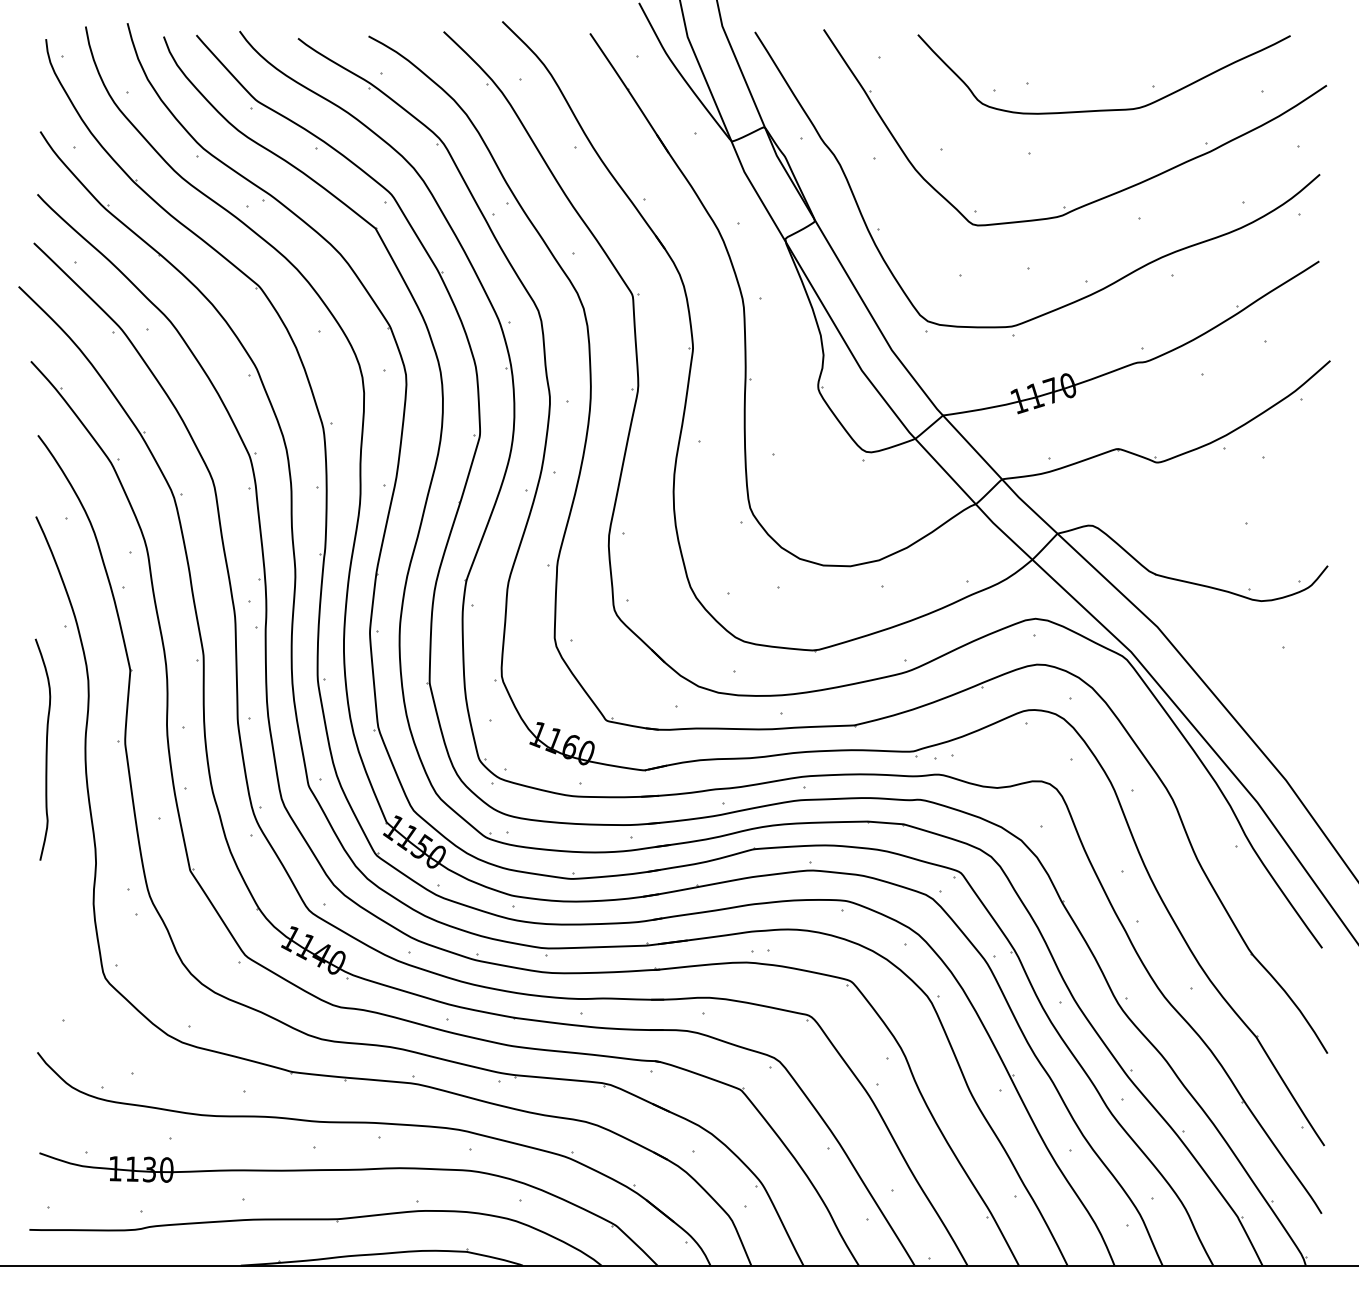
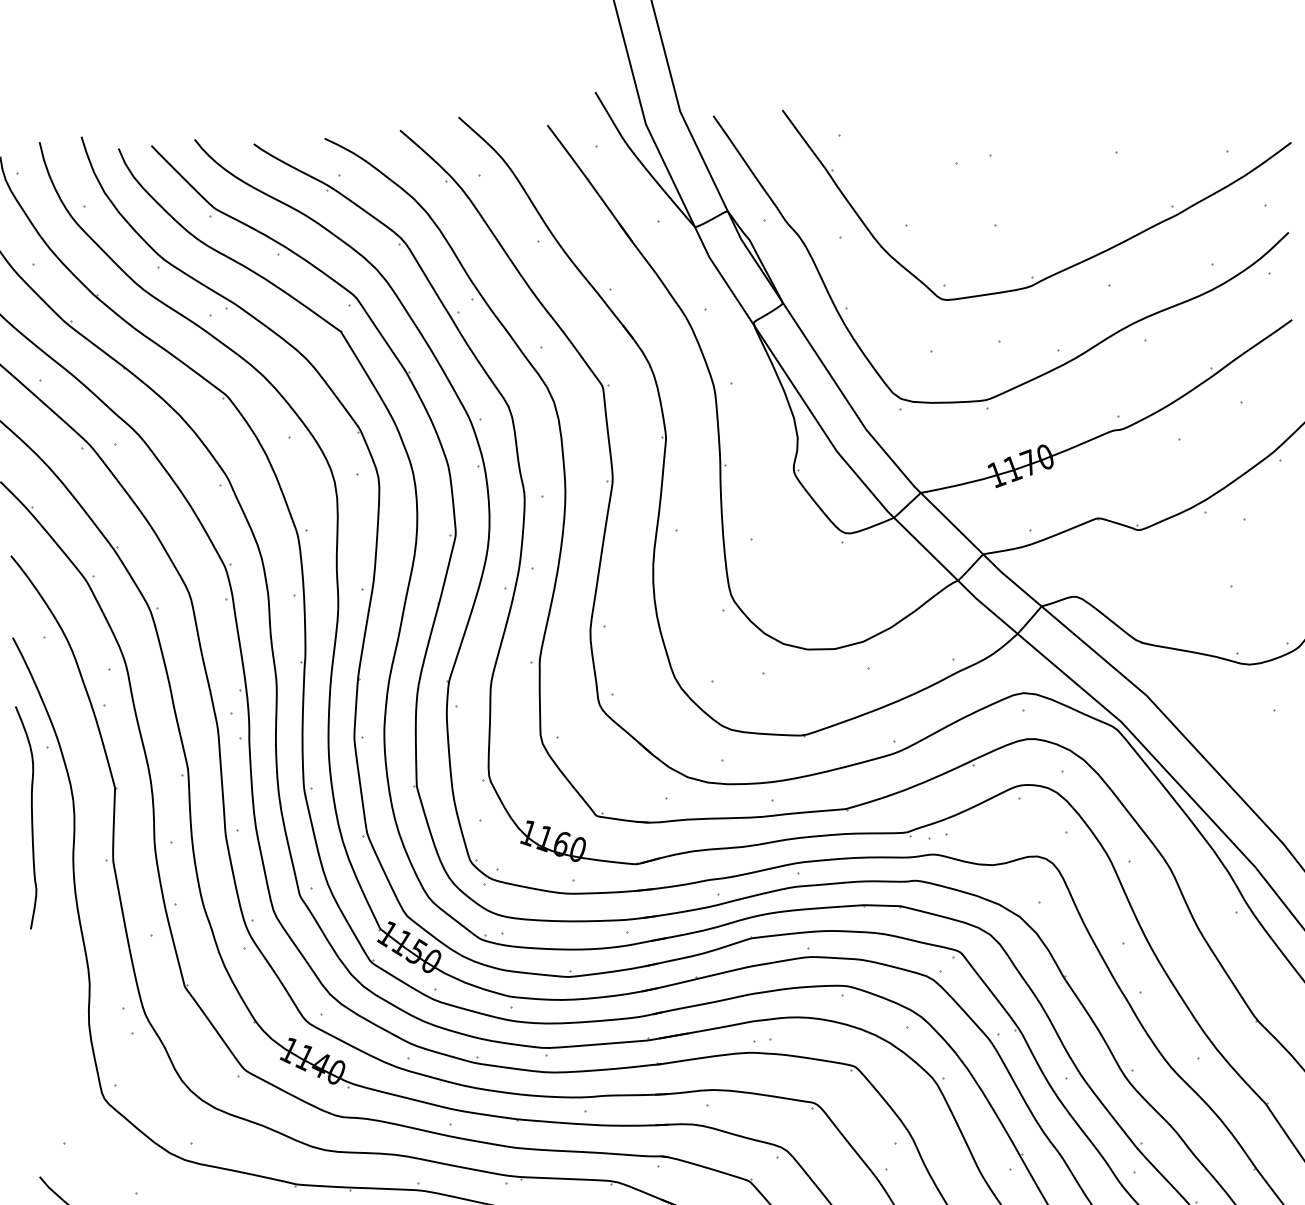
curve: (1103, 109) -> (1067, 177), removed
curve: (45, 749) -> (30, 817), moved

